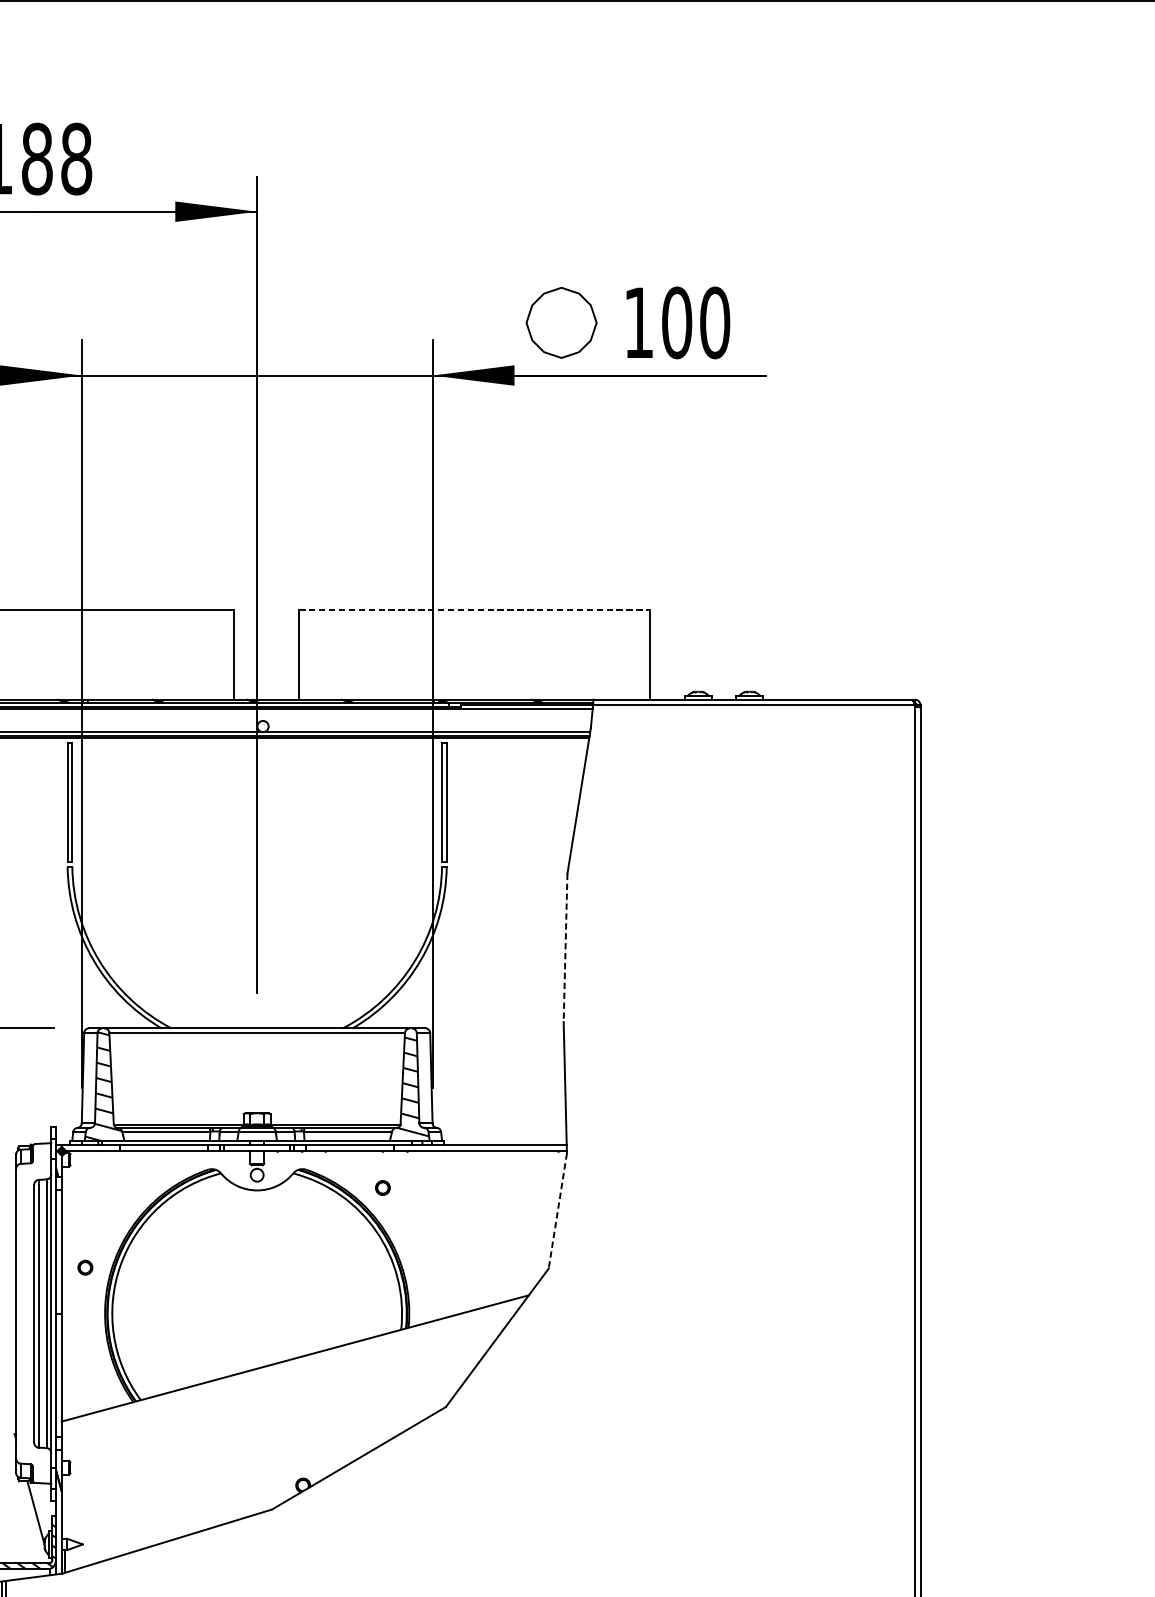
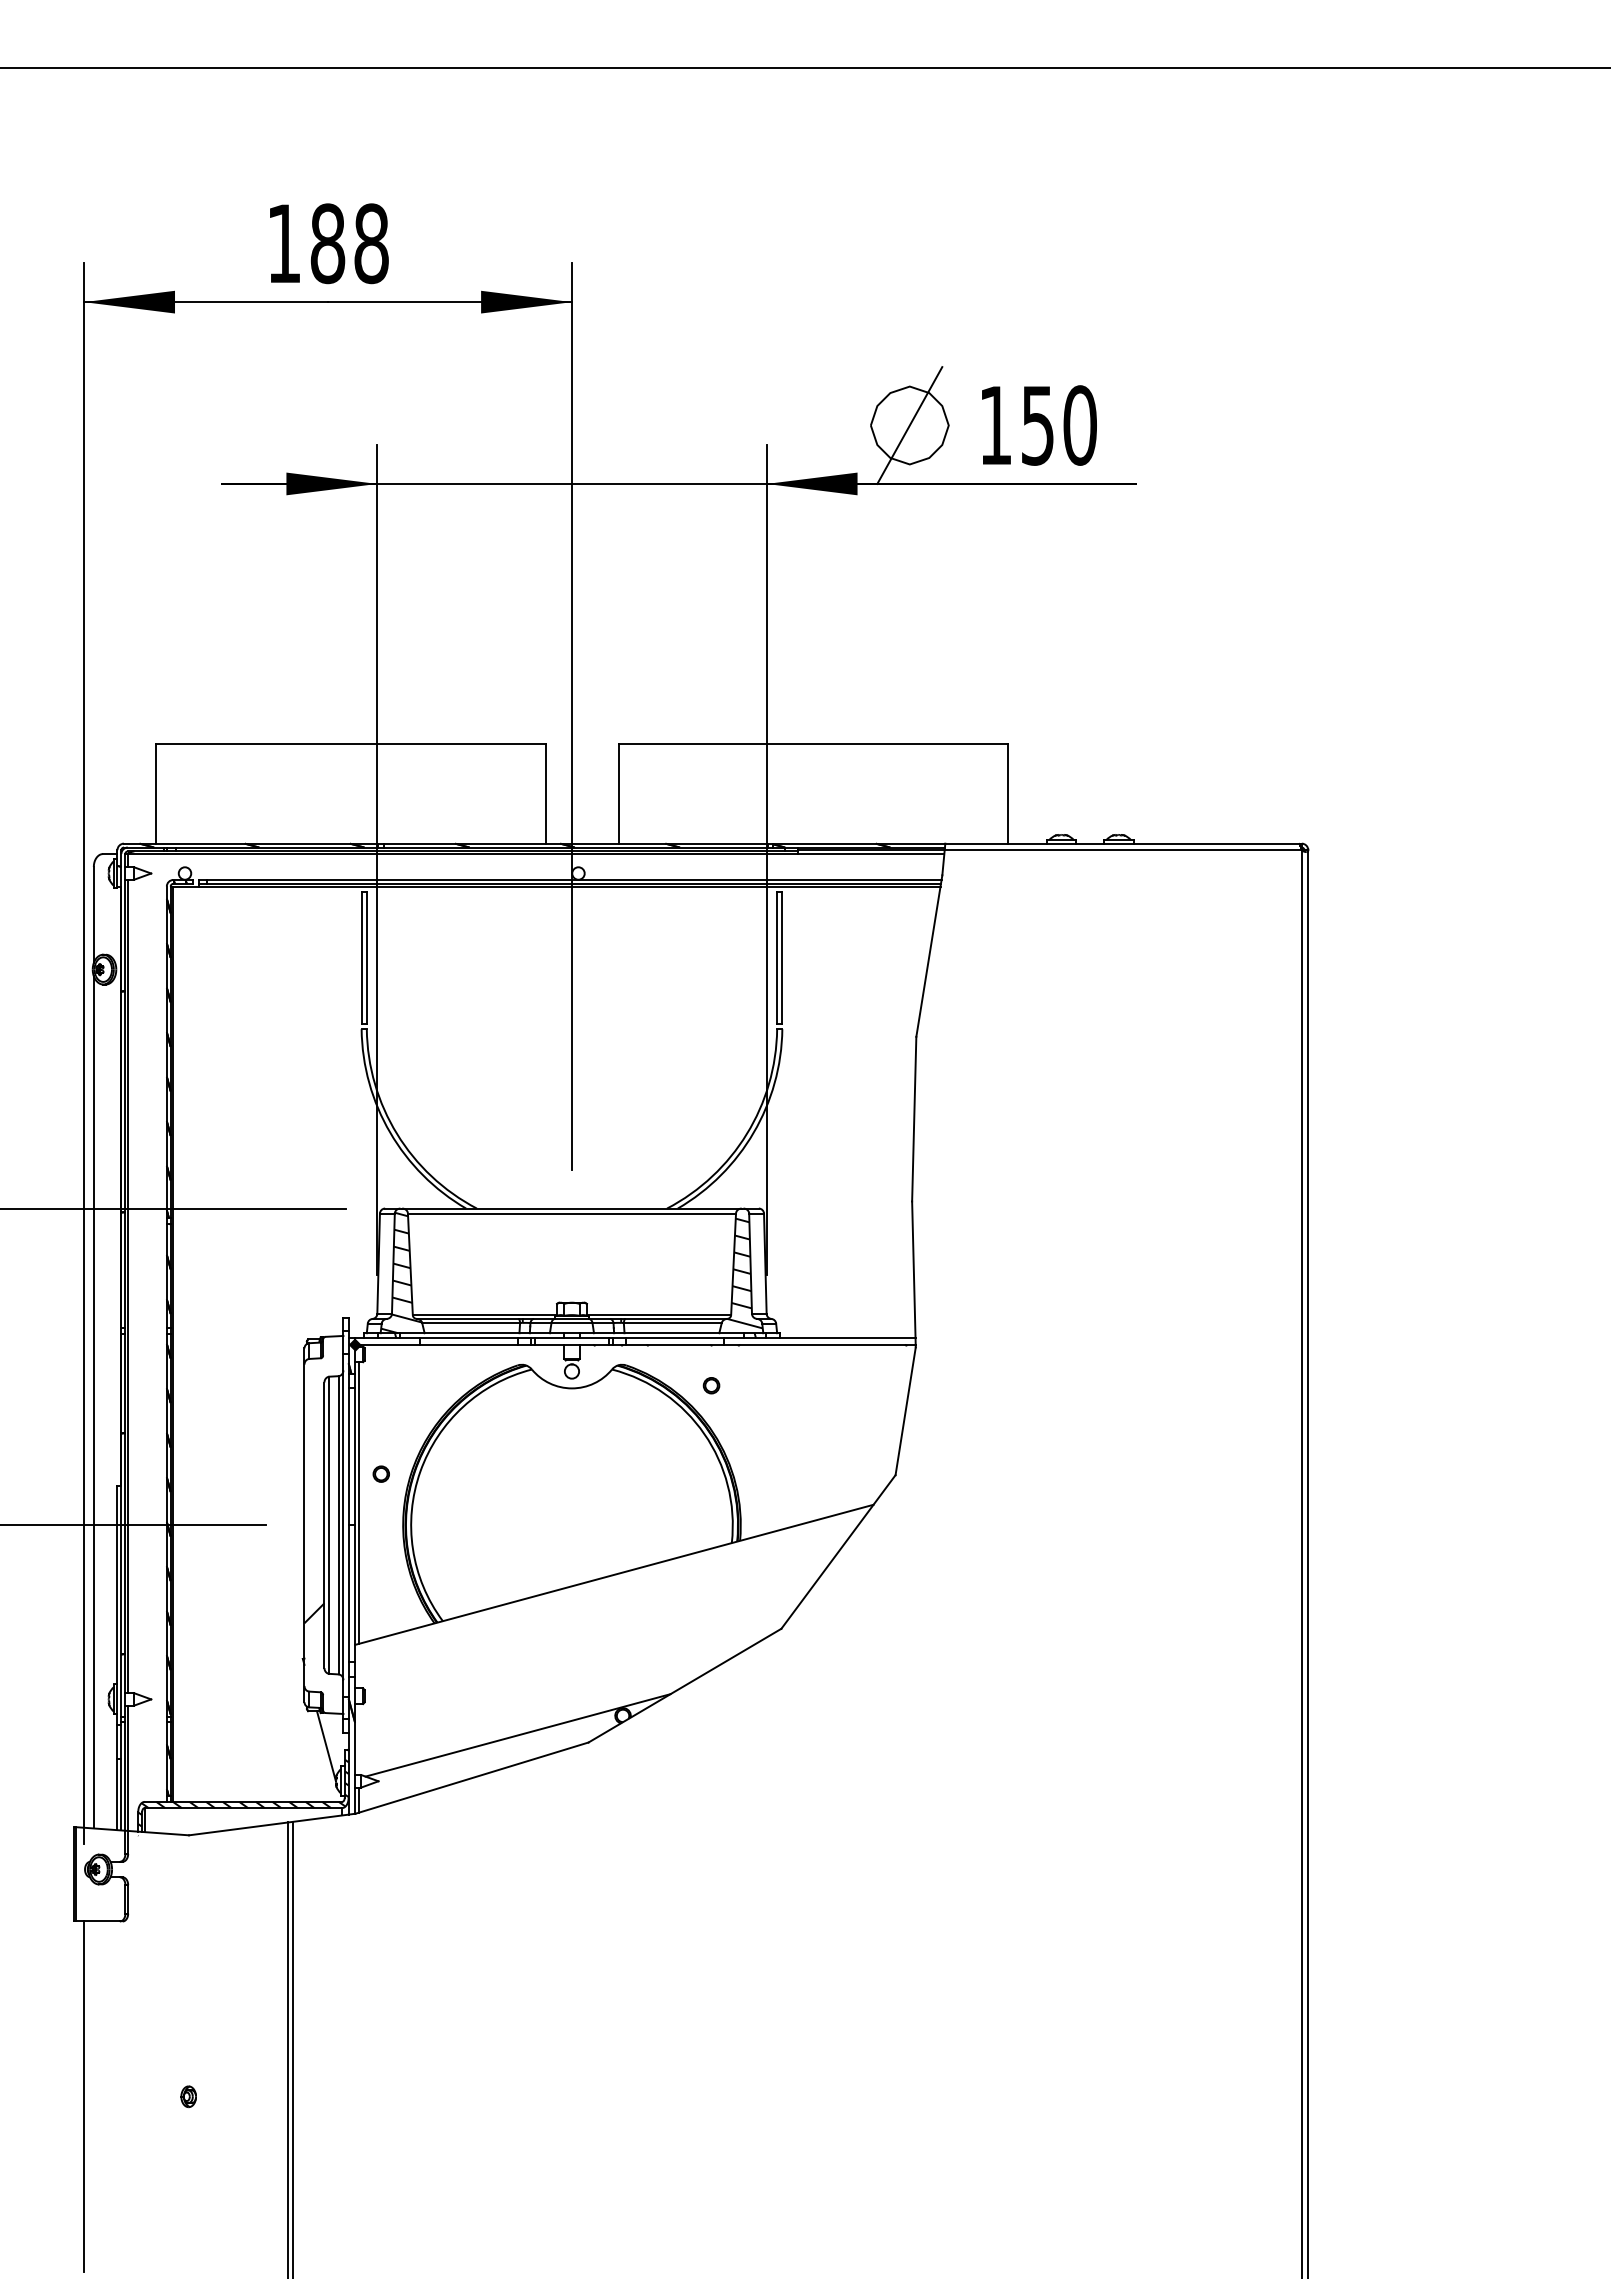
line: (561, 322) -> (909, 425), added
text: (676, 322) -> (1037, 425), 100 -> 150
line: (474, 609) -> (813, 743), dashed -> solid
line: (565, 948) -> (914, 1119), dashed -> solid
line: (557, 1211) -> (905, 1411), dashed -> solid
line: (65, 1293) -> (359, 1502), added
hatch: (25, 1393) -> (314, 1613), added
line: (208, 1503) -> (517, 1735), added

